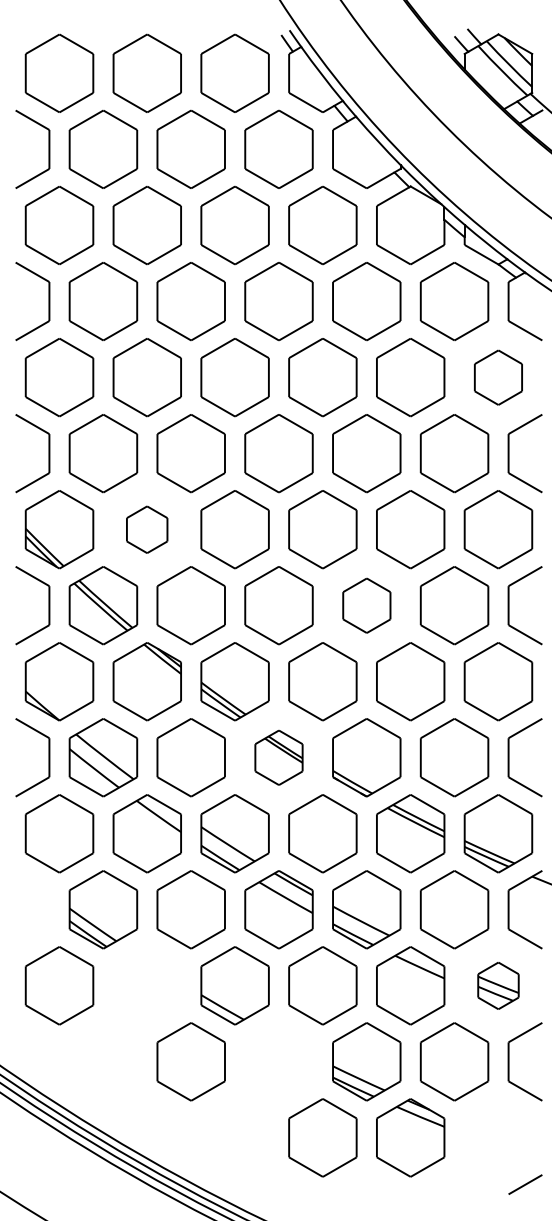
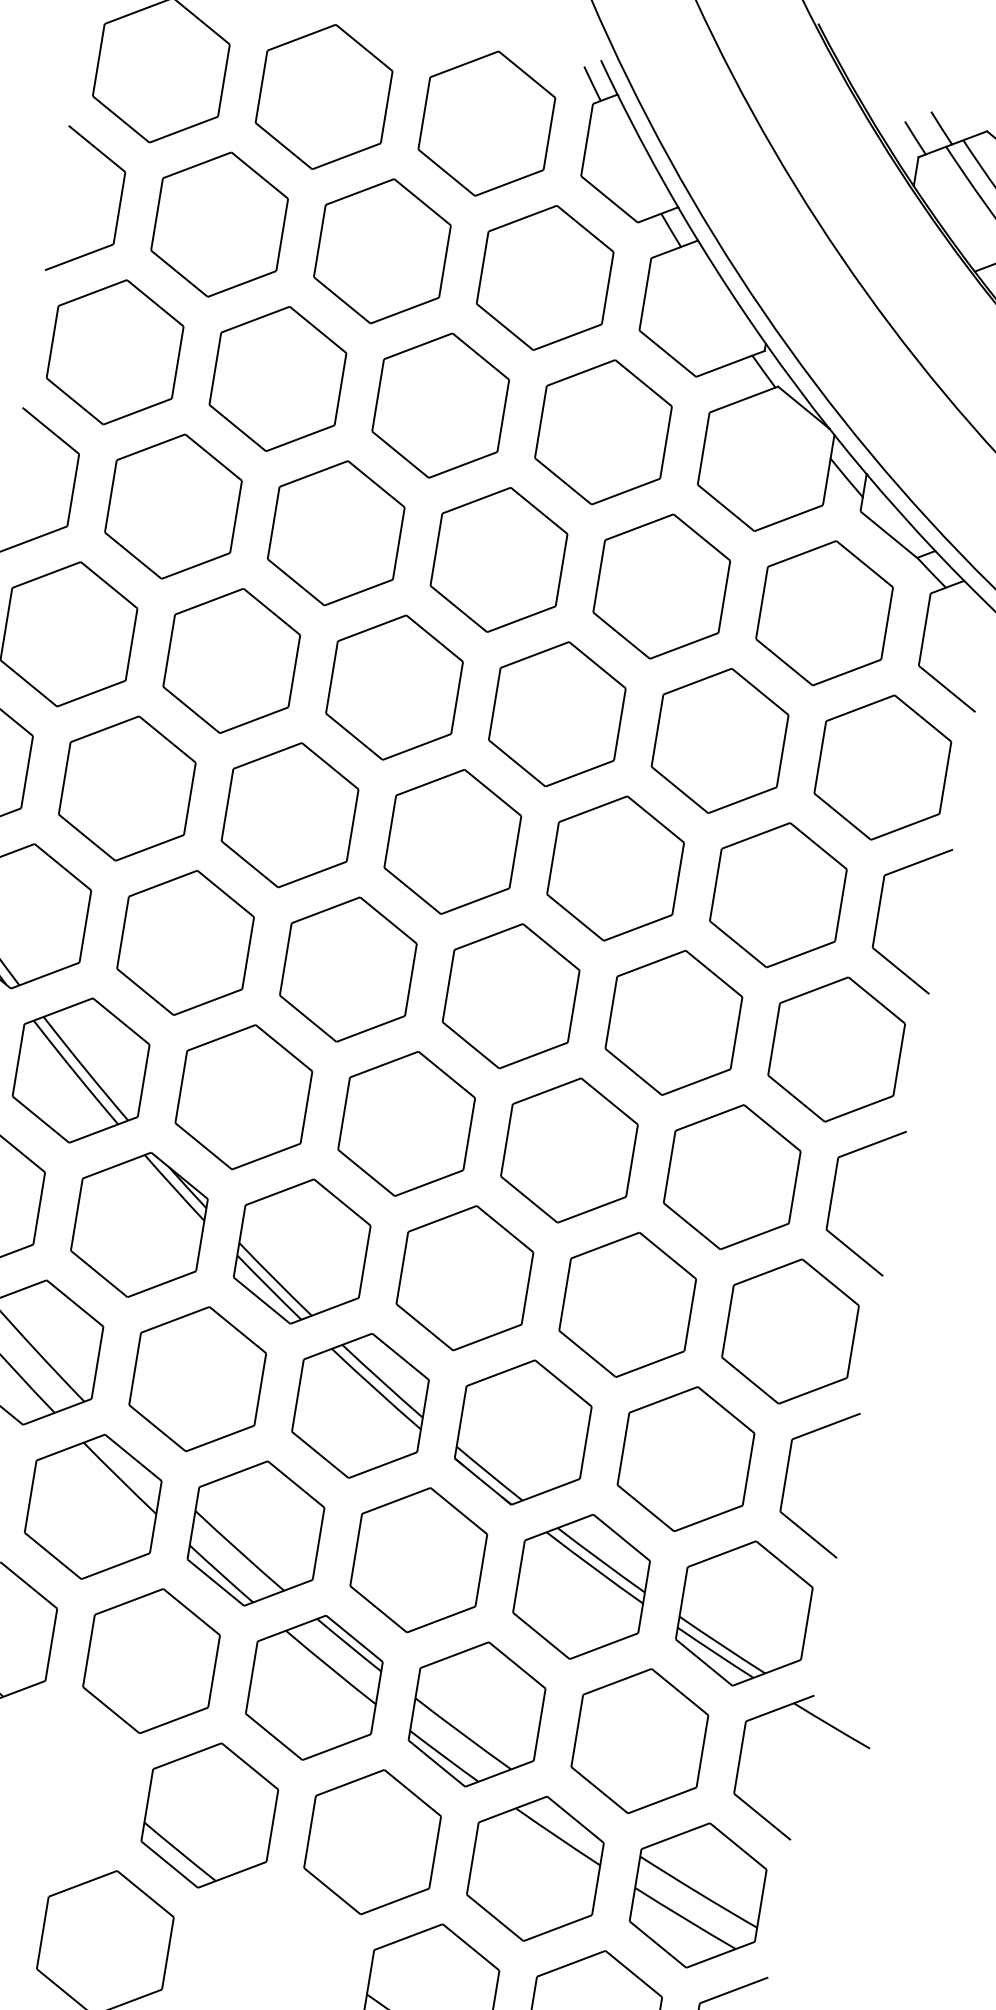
part: (498, 377) -> (882, 767), size x1.43
part: (146, 529) -> (184, 942), size x1.67
part: (366, 605) -> (568, 1150), size x1.43
part: (278, 757) -> (359, 1405), size x1.43
part: (498, 985) -> (698, 1894), size x1.67

